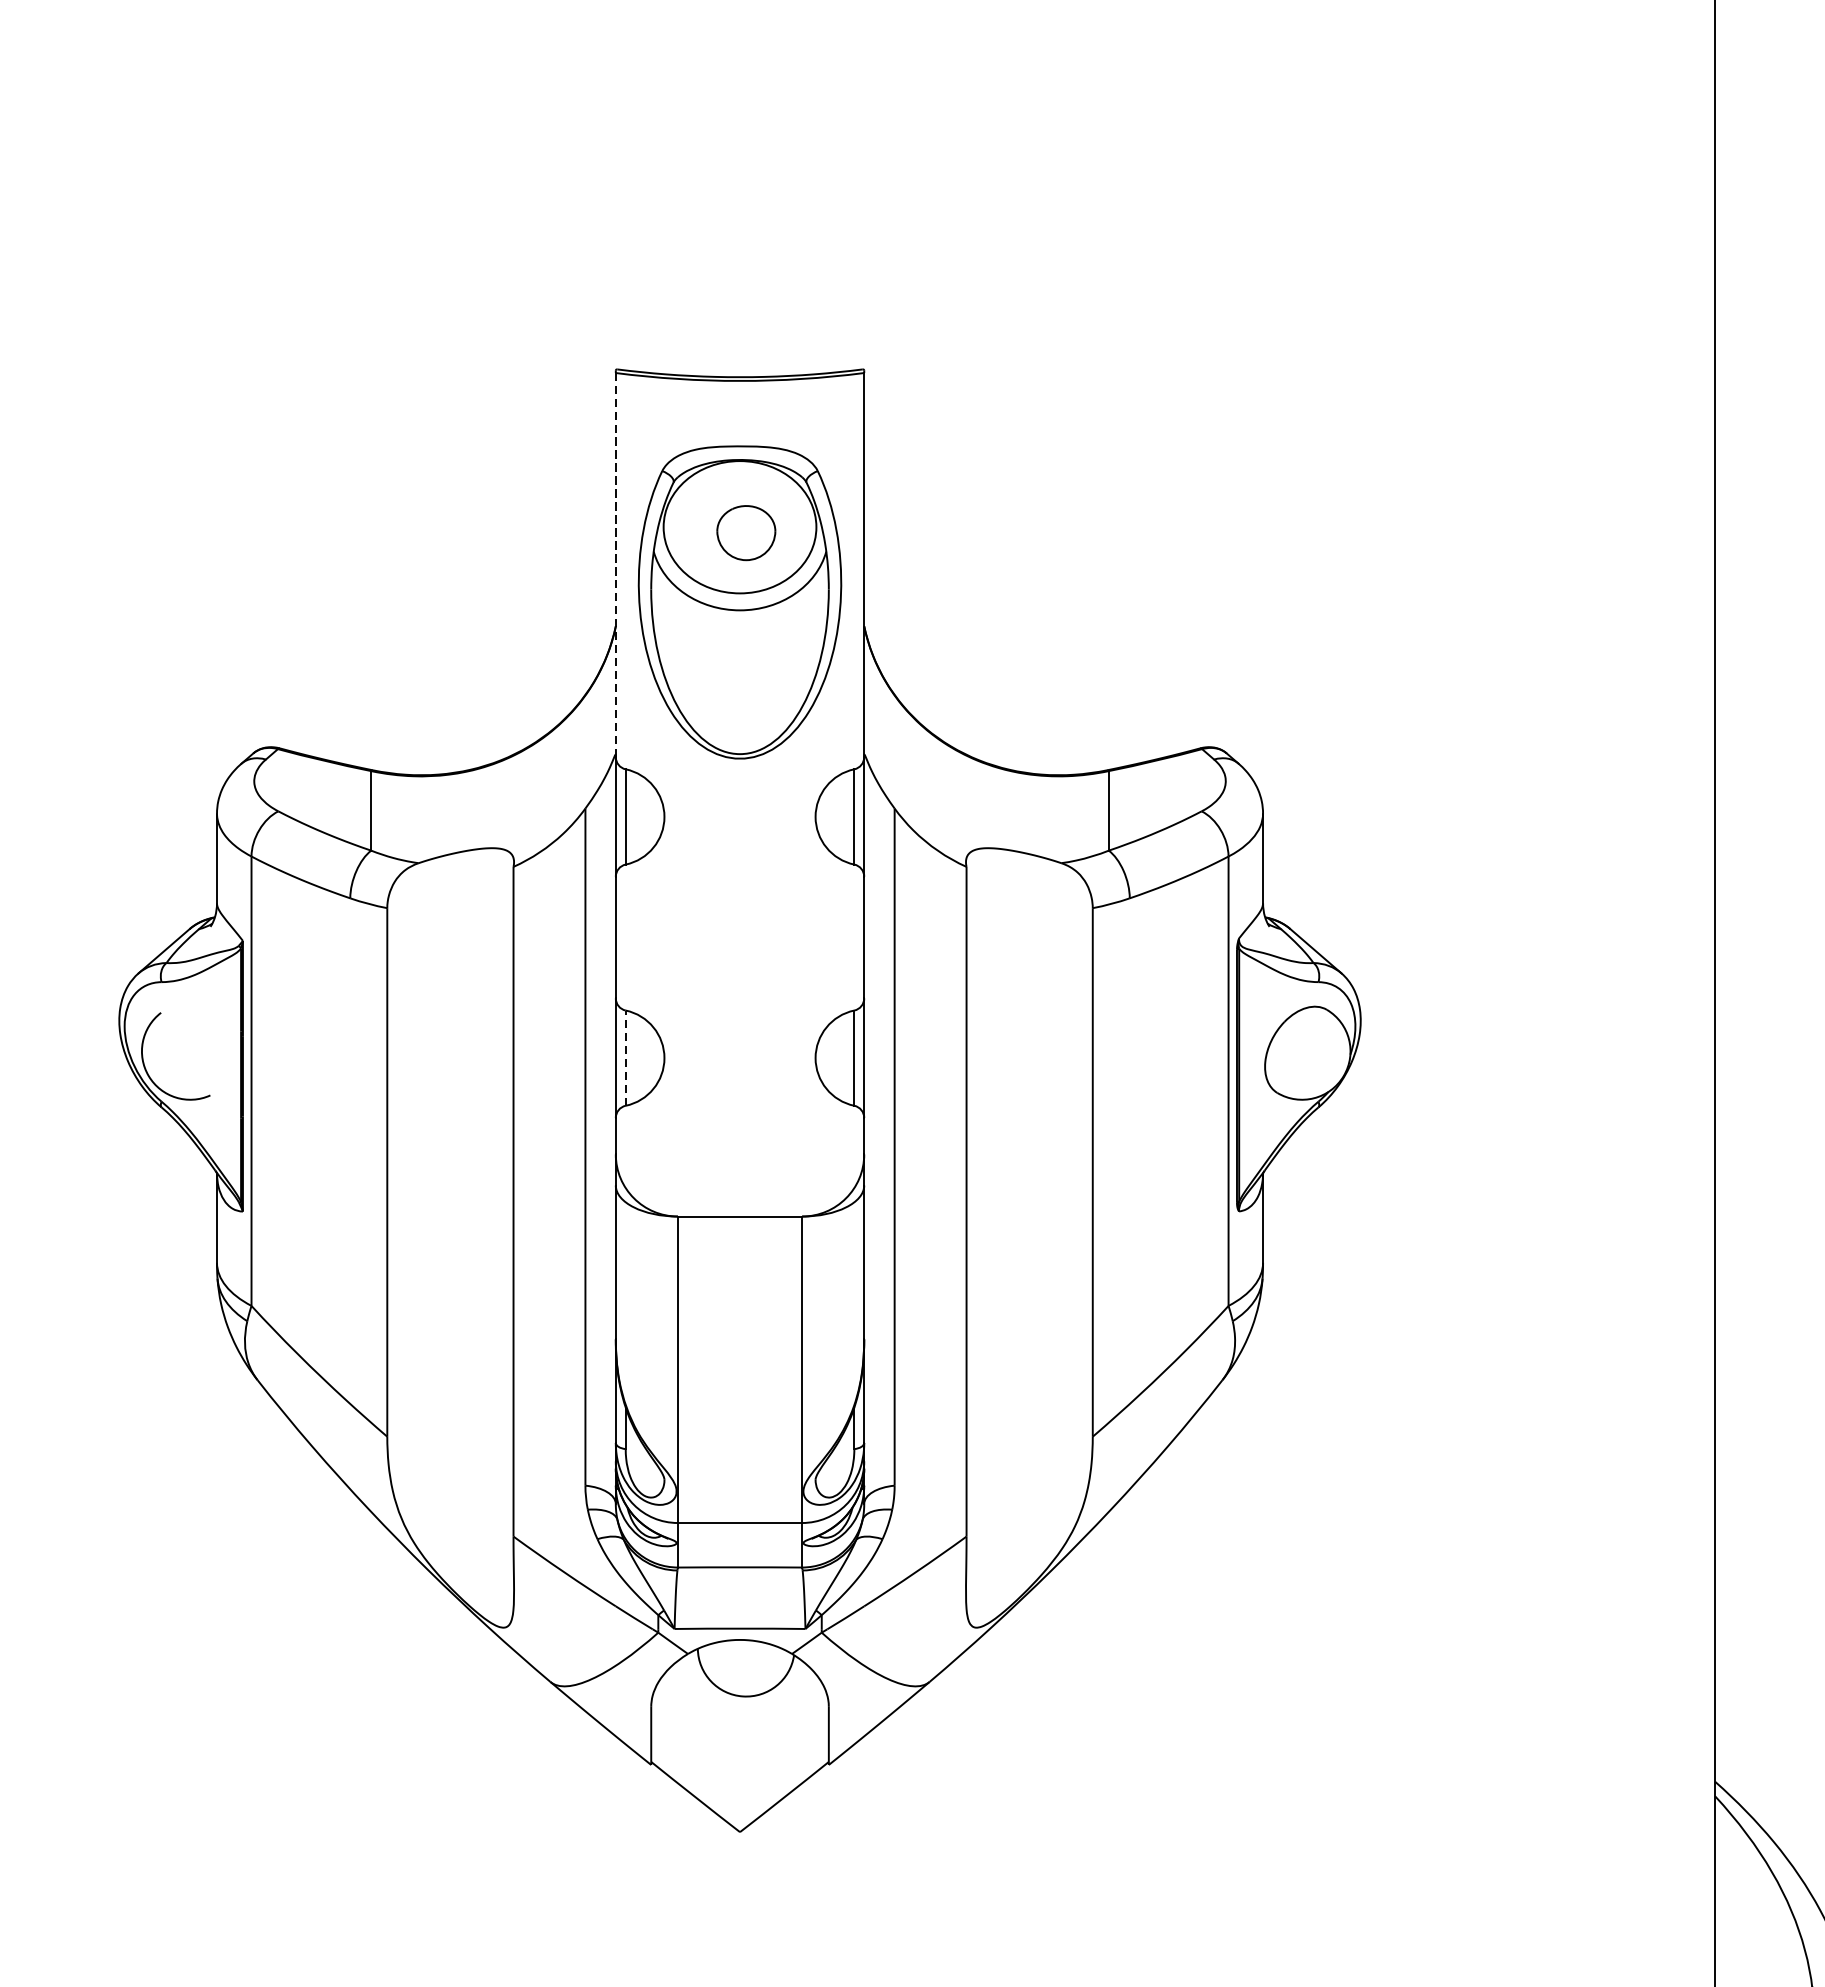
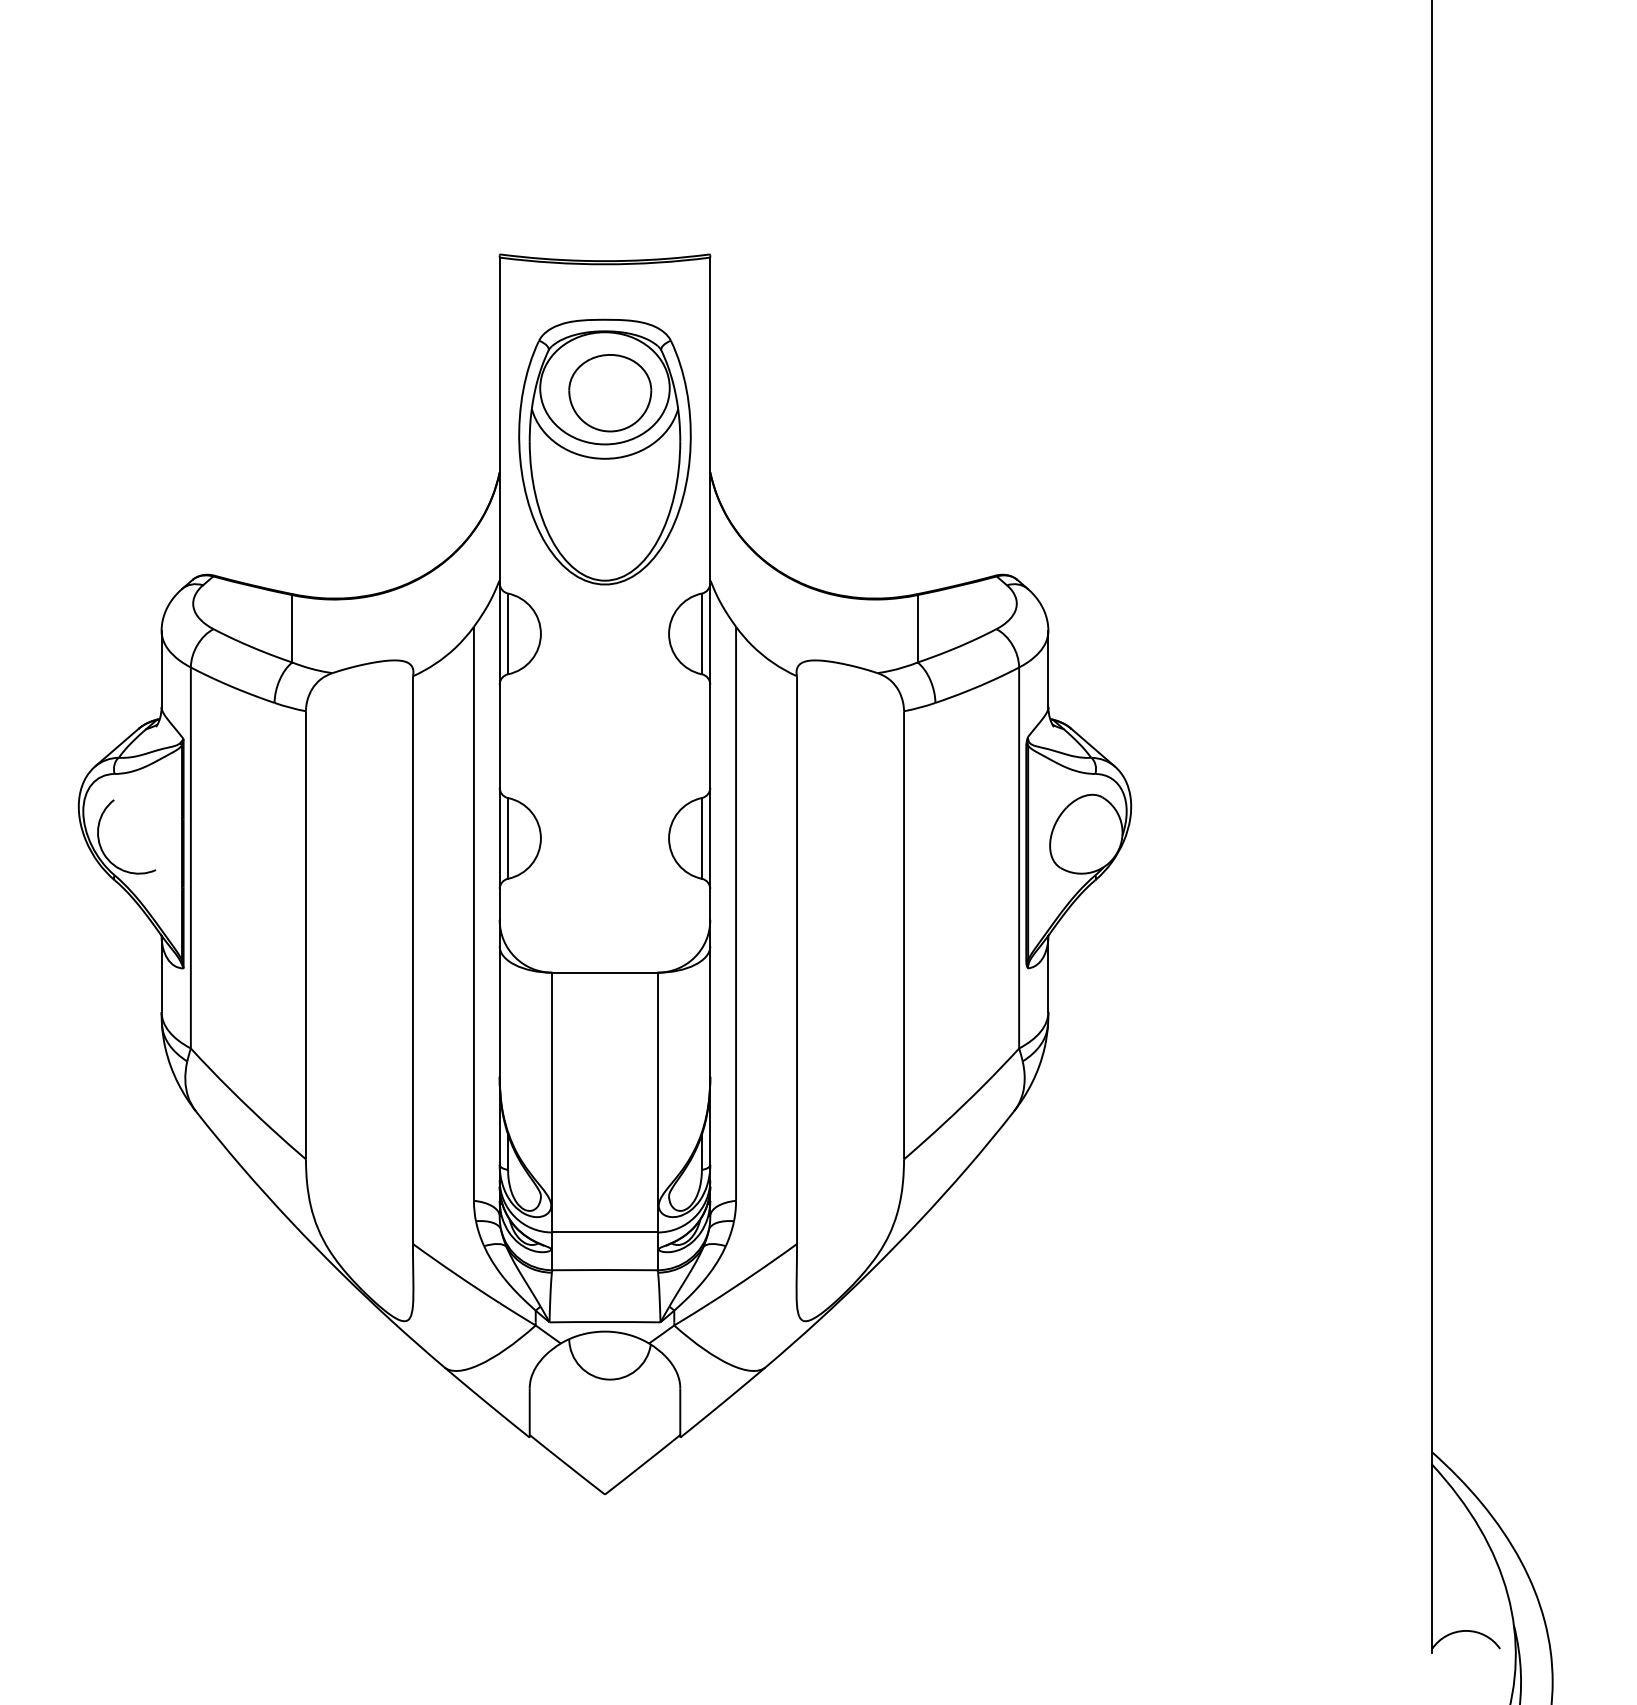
part: (746, 533) -> (610, 393), size x1.67
line: (615, 565) -> (499, 420), dashed -> solid
line: (626, 1057) -> (508, 837), dashed -> solid

